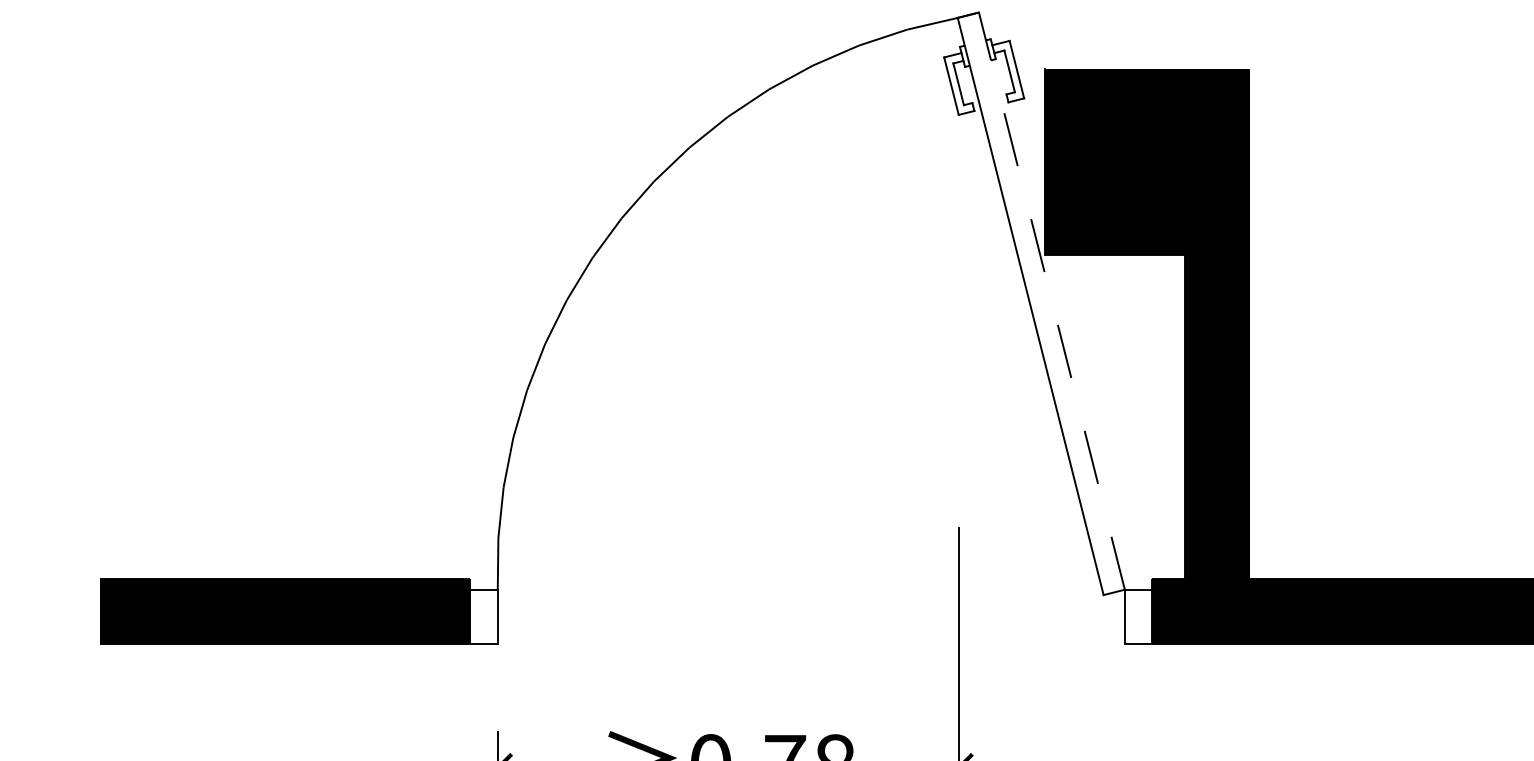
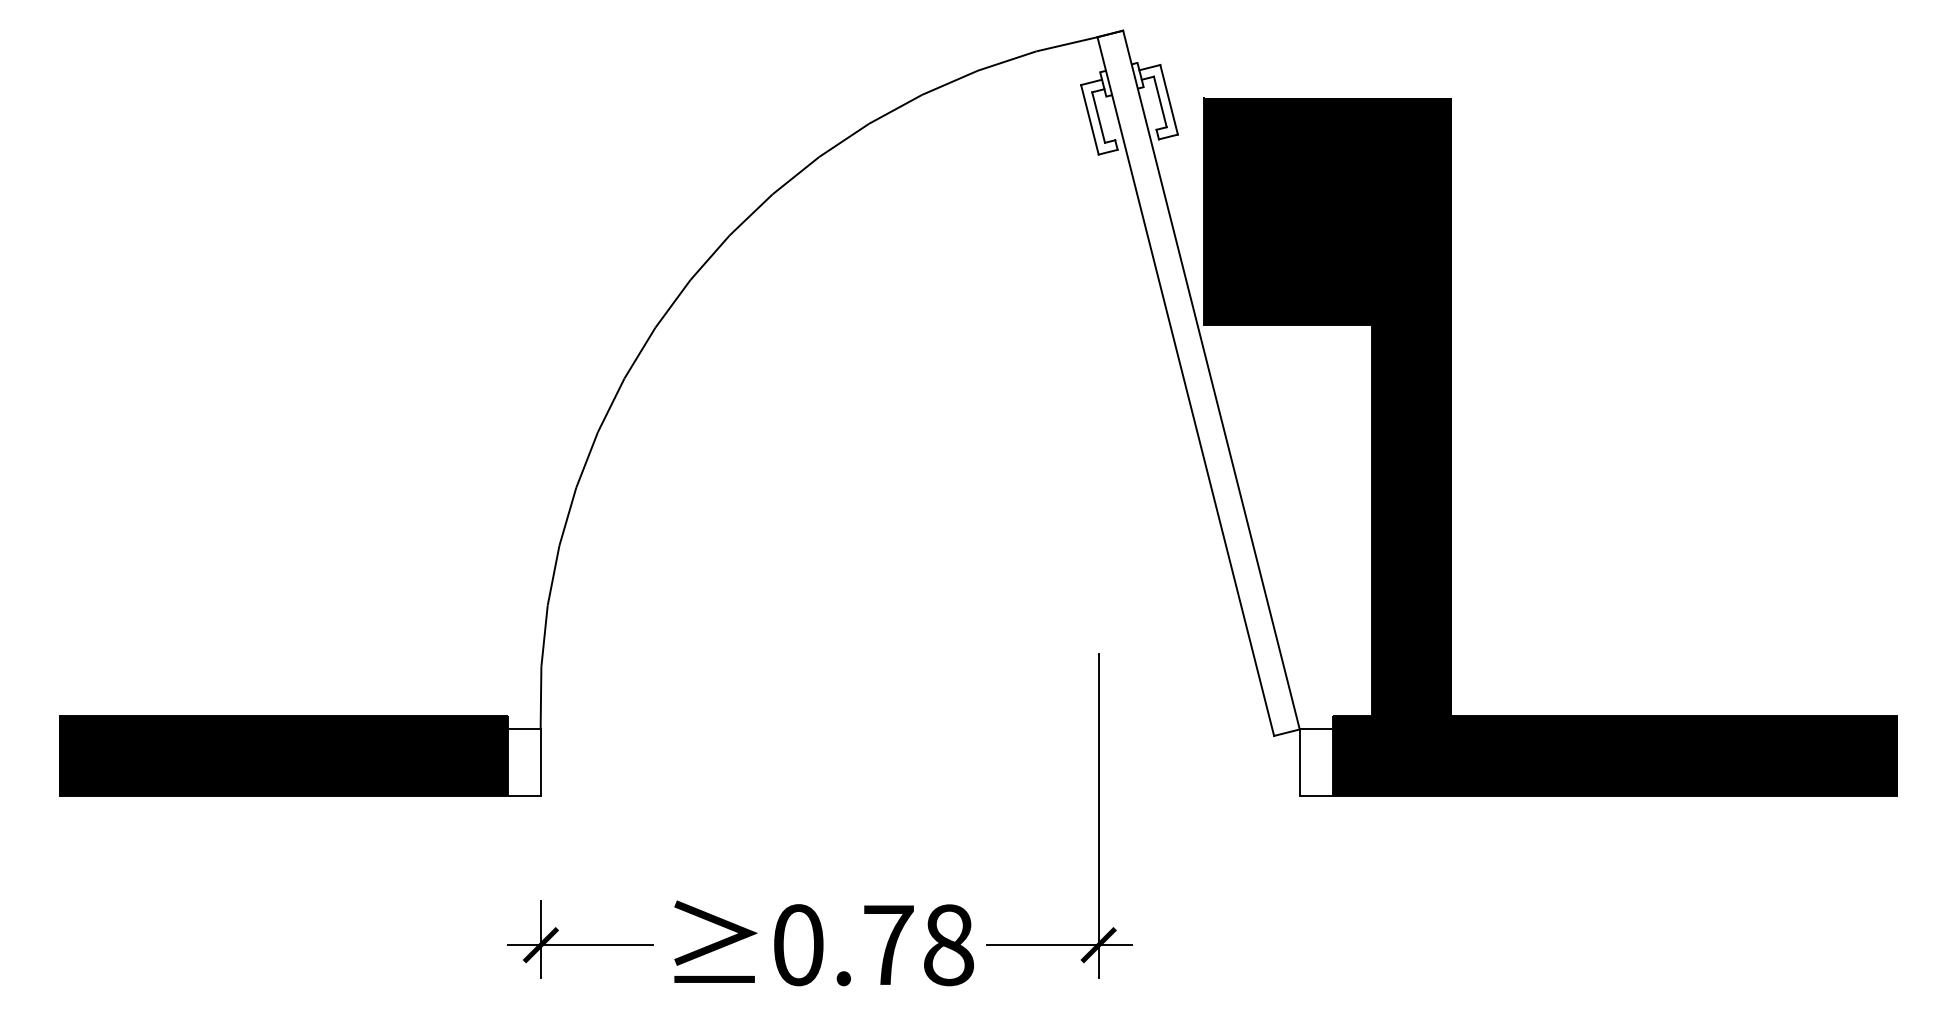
line: (1051, 300) -> (1211, 379), dashed -> solid

